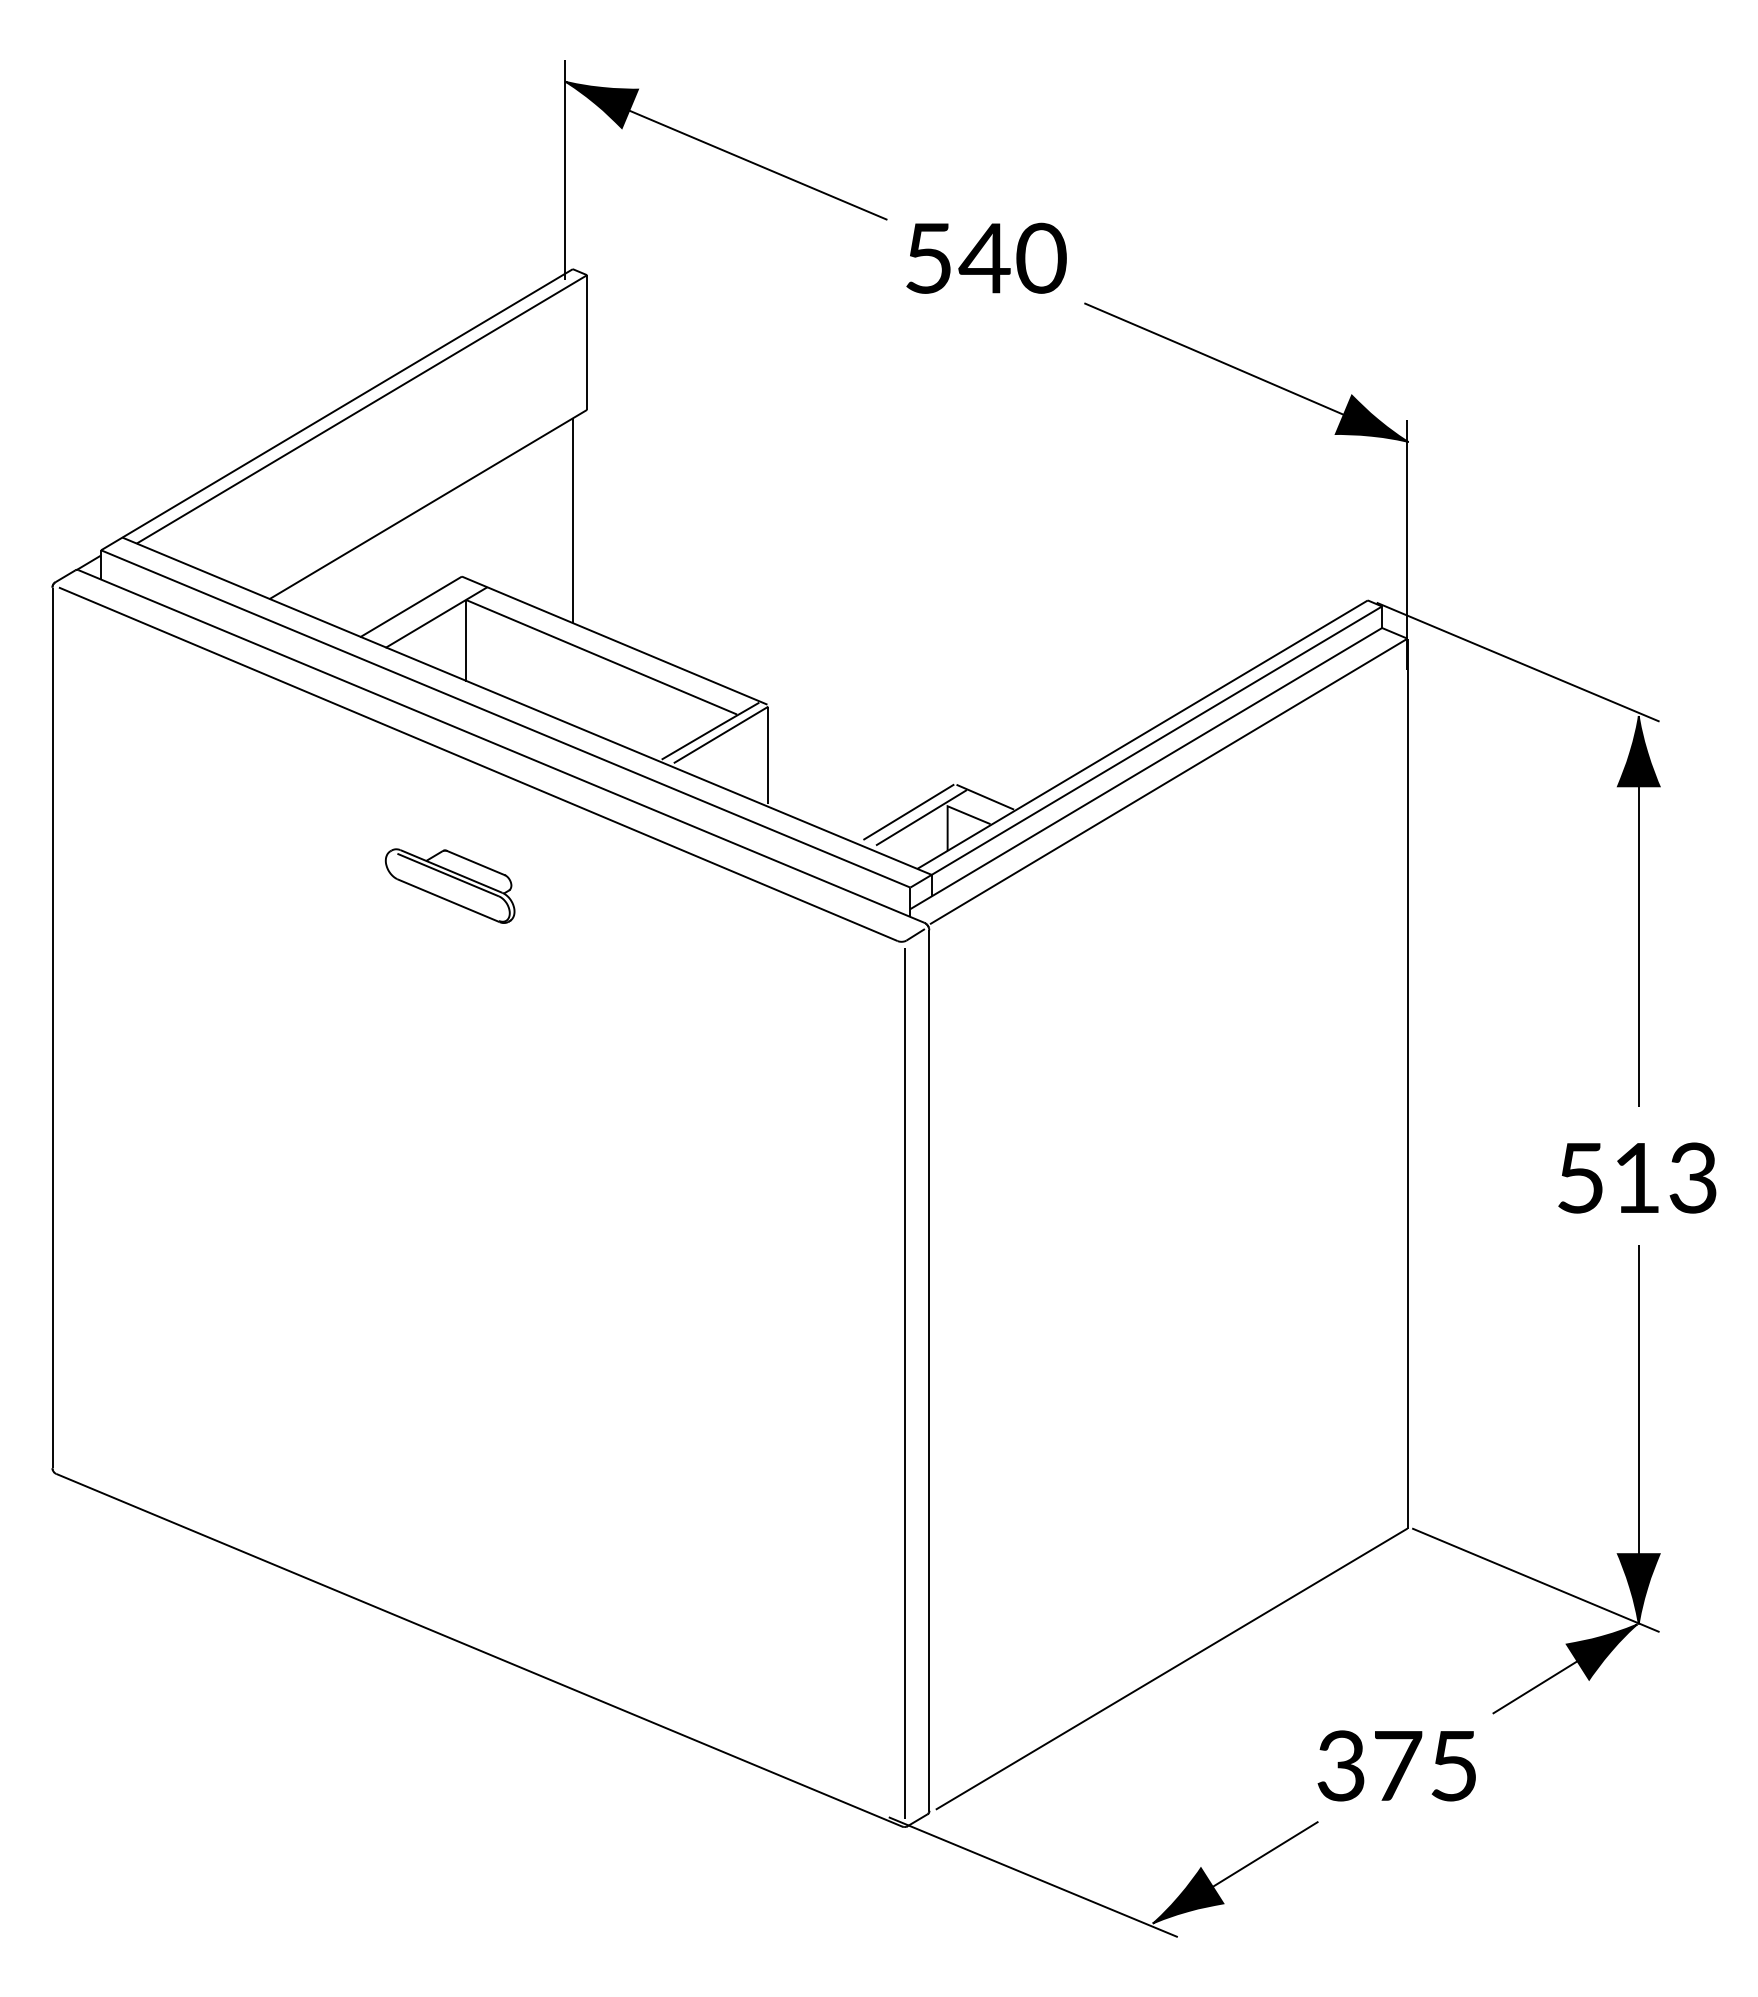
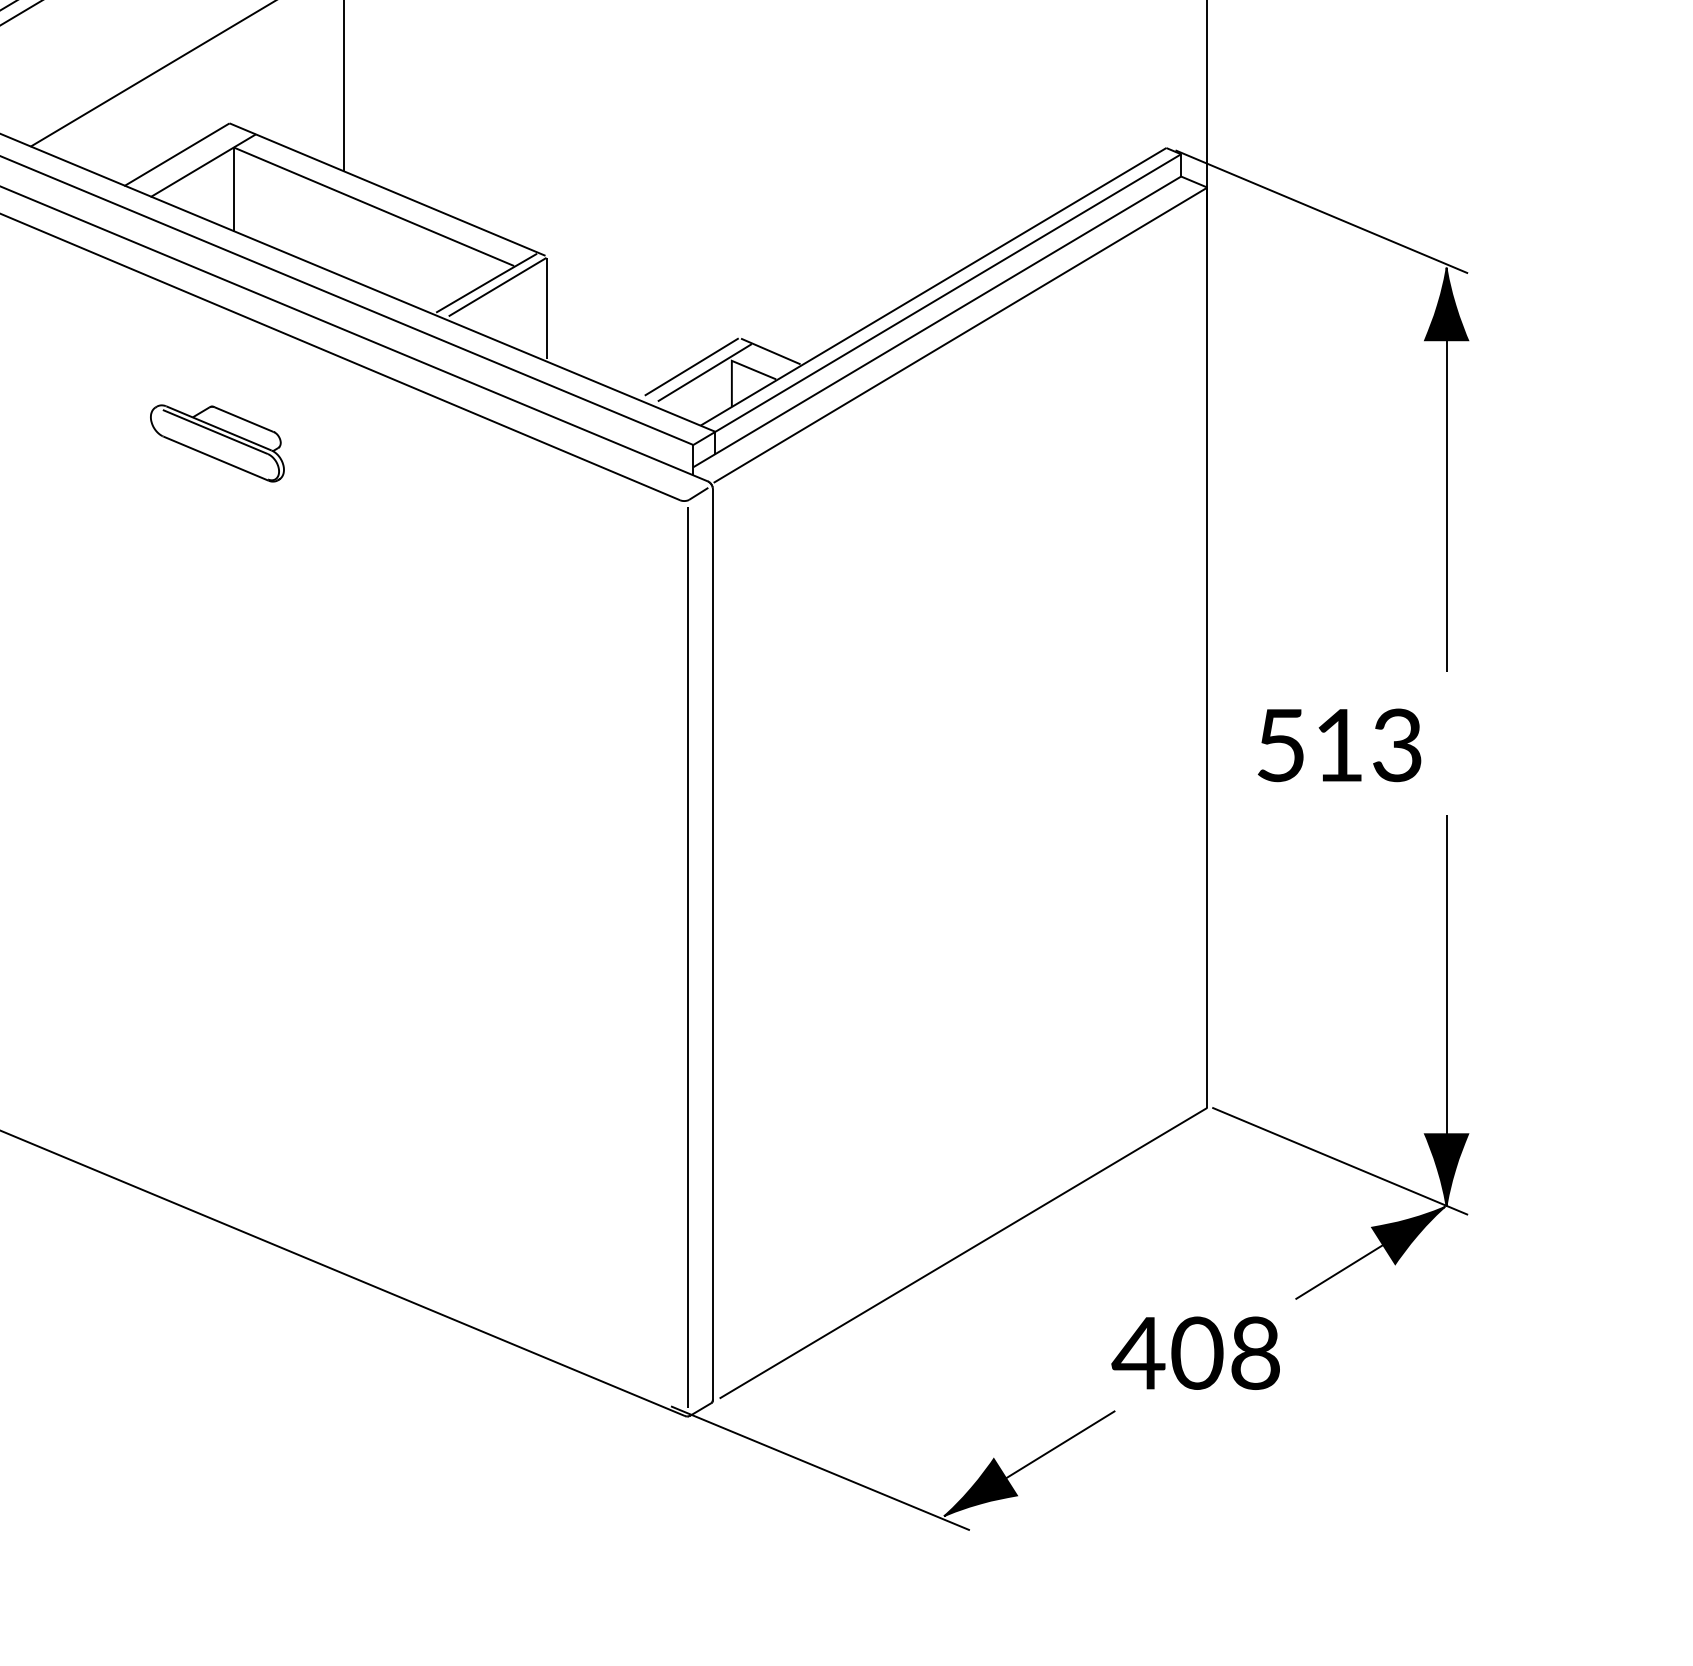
text: (1637, 1177) -> (1339, 744), moved
text: (1395, 1765) -> (1195, 1352), 375 -> 408

